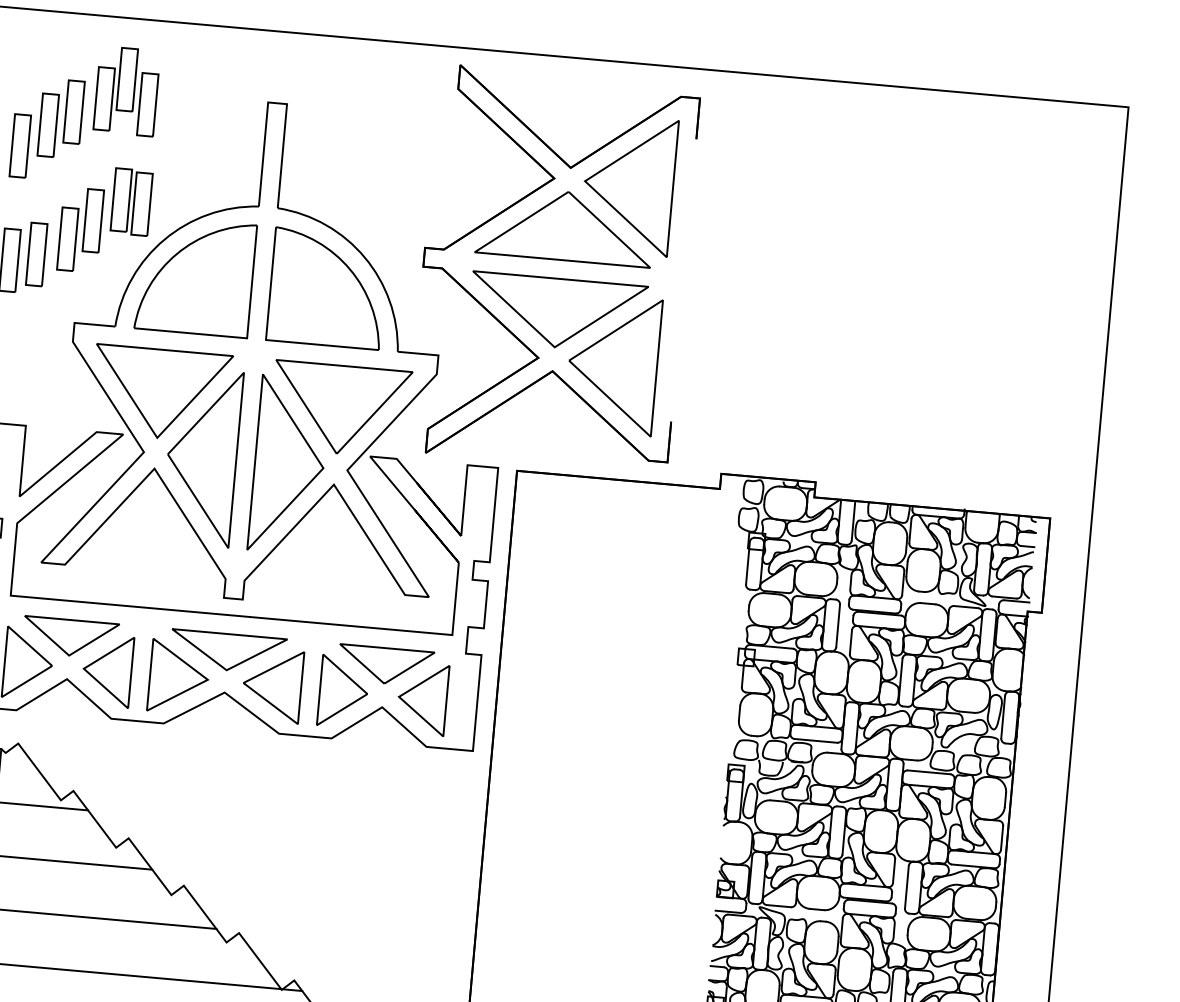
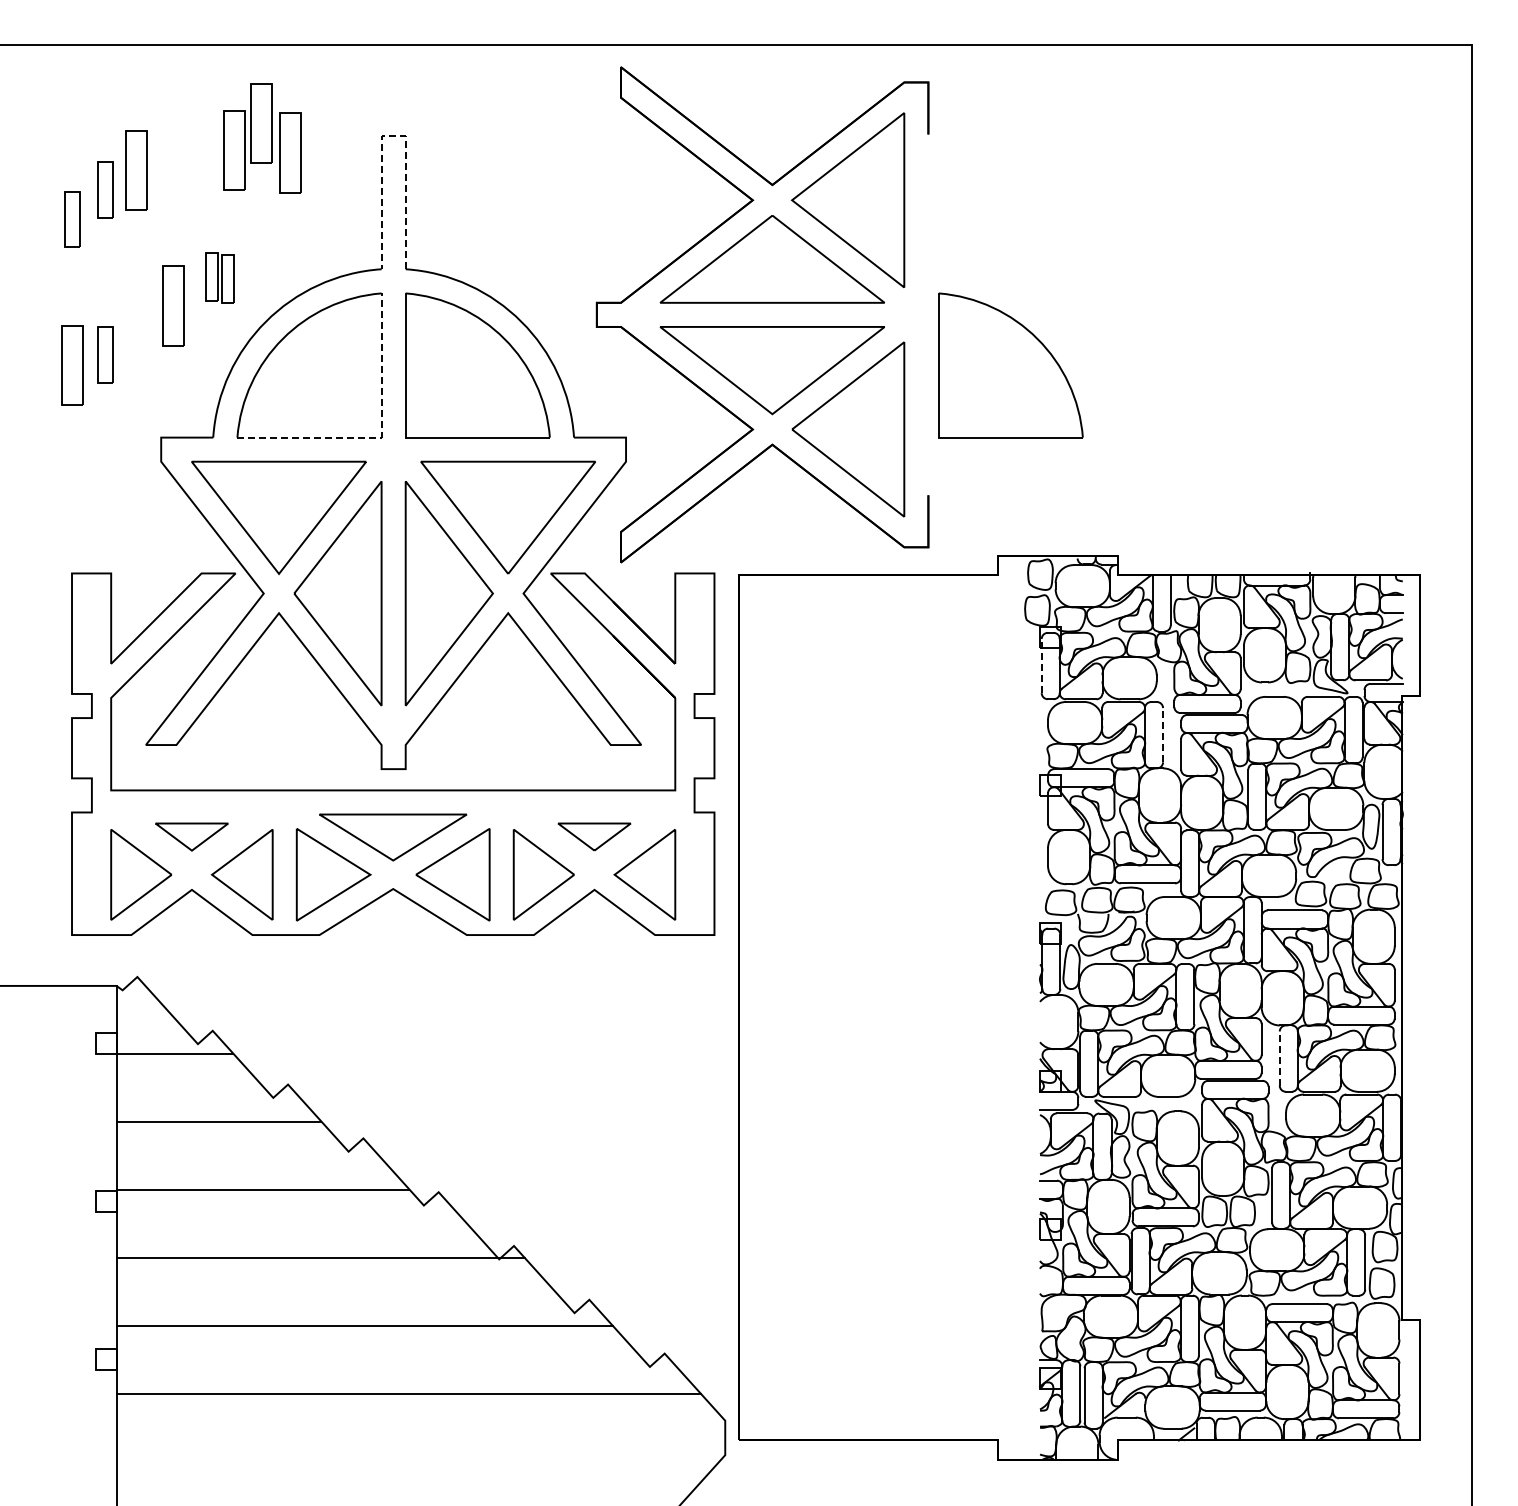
part: (127, 91) -> (262, 138), moved
line: (277, 103) -> (393, 136), solid -> dashed
part: (48, 124) -> (105, 189), size x0.7
part: (20, 145) -> (72, 219), size x0.7
part: (131, 201) -> (219, 277), size x0.6
part: (67, 239) -> (142, 332), removed
part: (36, 253) -> (105, 354), size x0.7
part: (744, 325) -> (1010, 365), added
line: (247, 338) -> (381, 437), solid -> dashed
line: (747, 562) -> (1041, 665), solid -> dashed
line: (838, 625) -> (1163, 734), solid -> dashed
part: (70, 637) -> (191, 836), size x0.6
part: (385, 665) -> (594, 836), size x0.6
line: (906, 887) -> (1279, 1058), solid -> dashed

